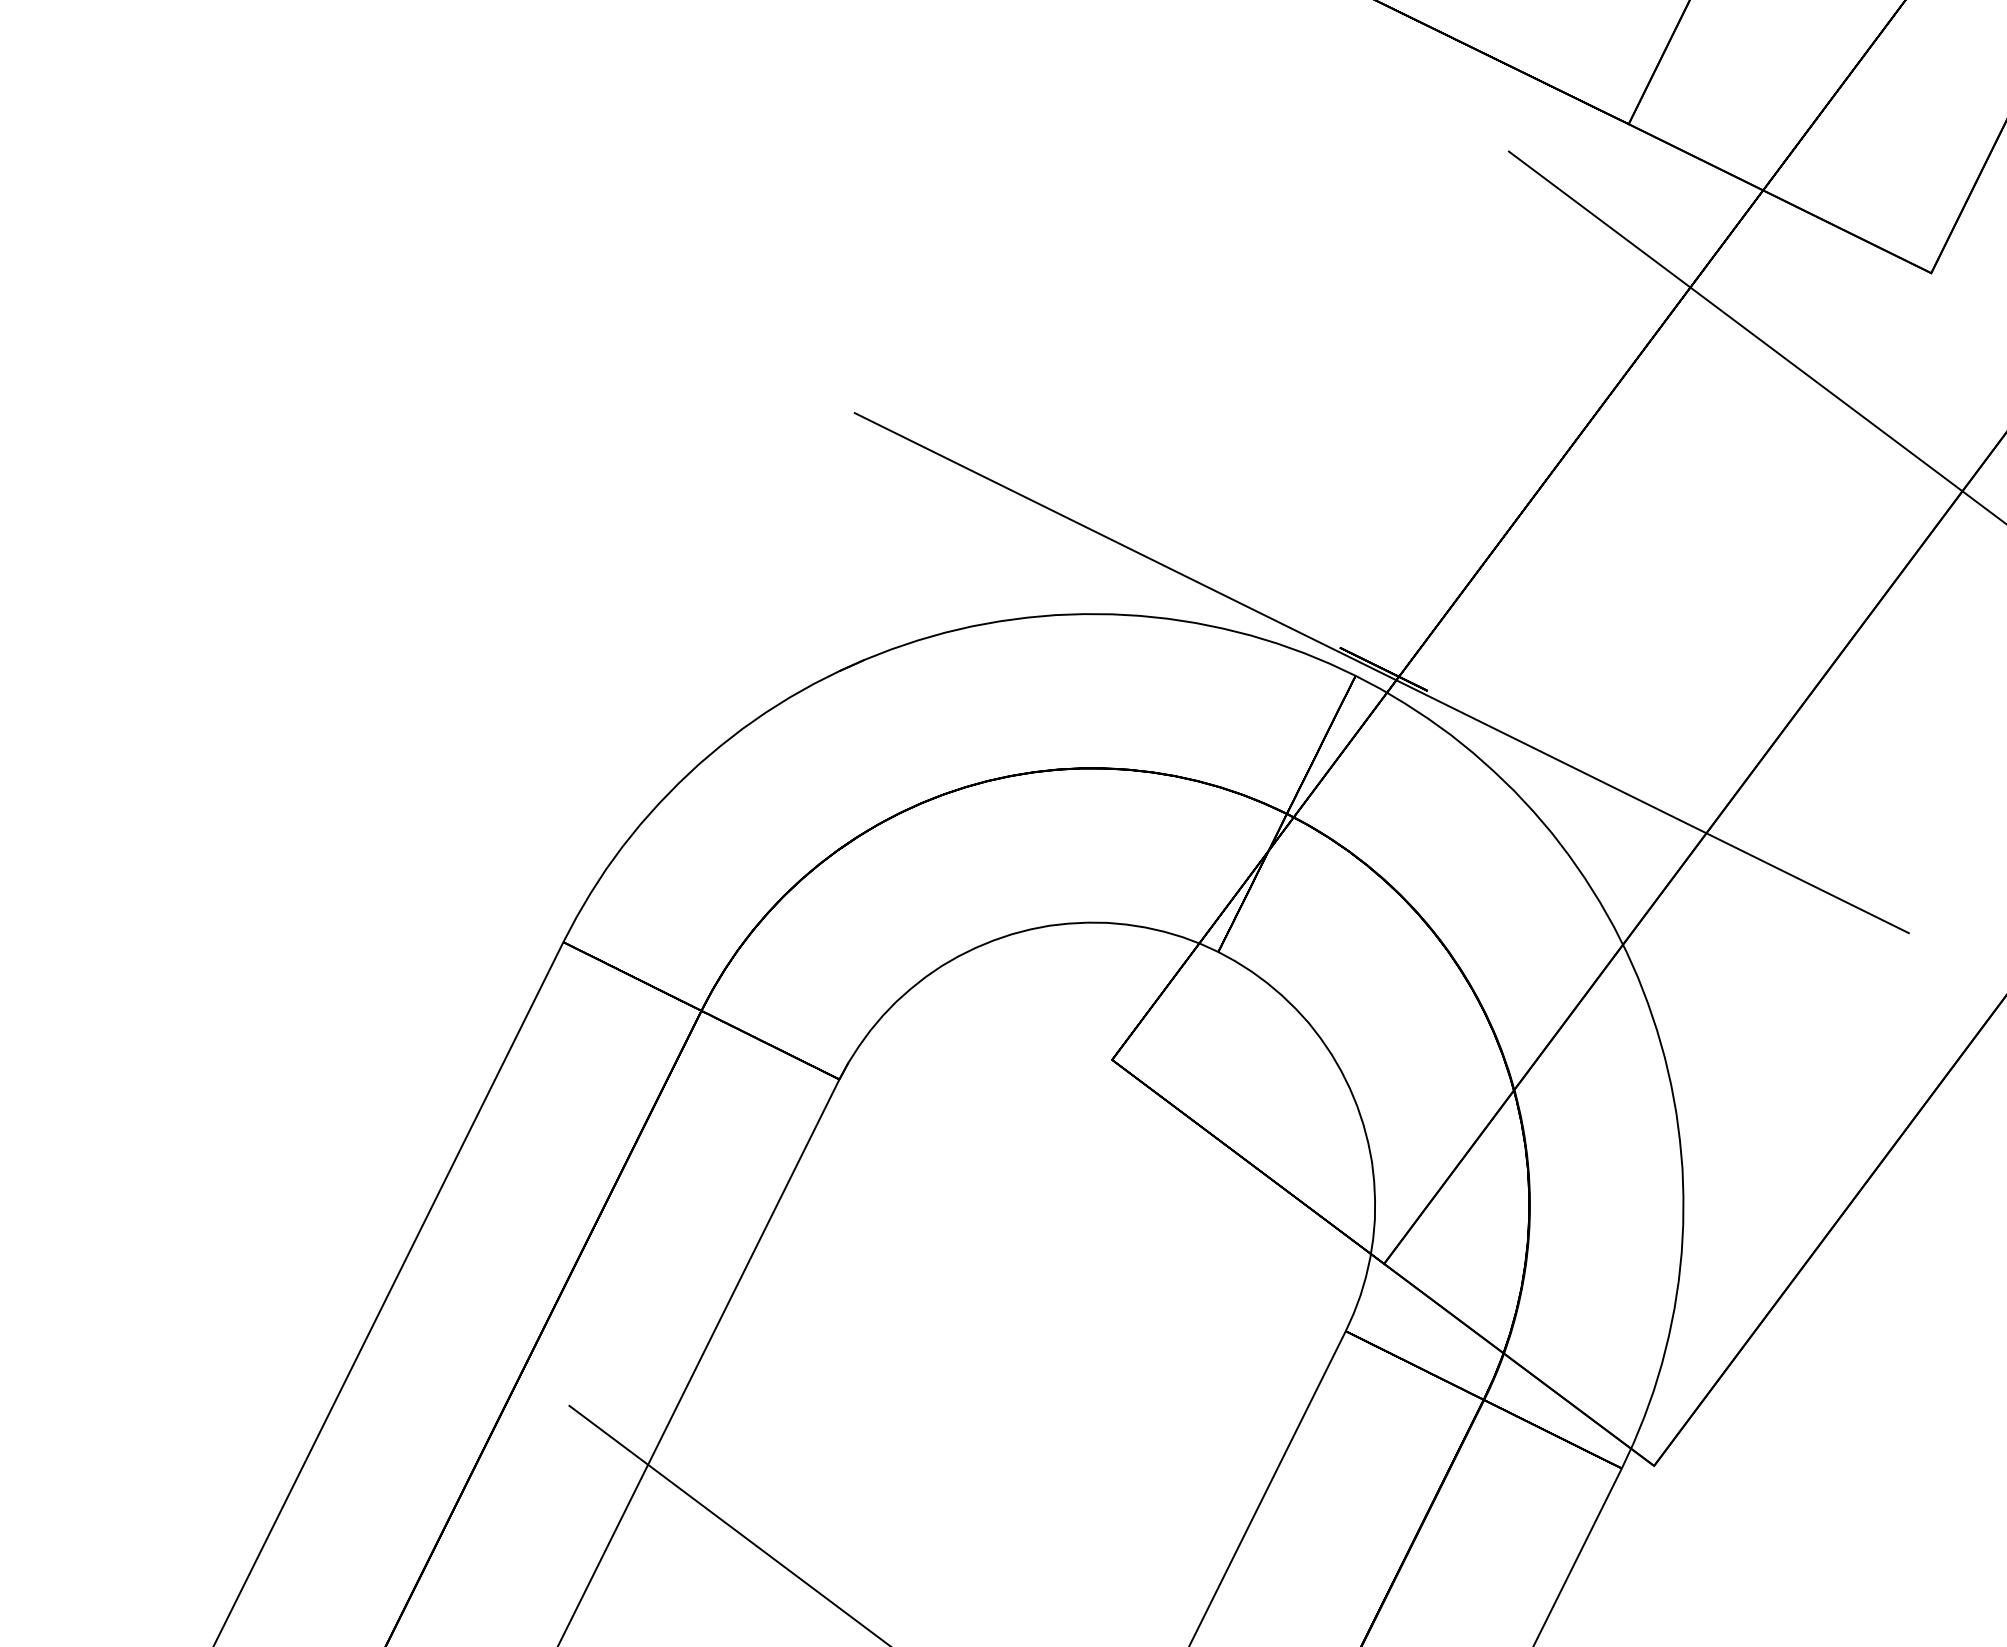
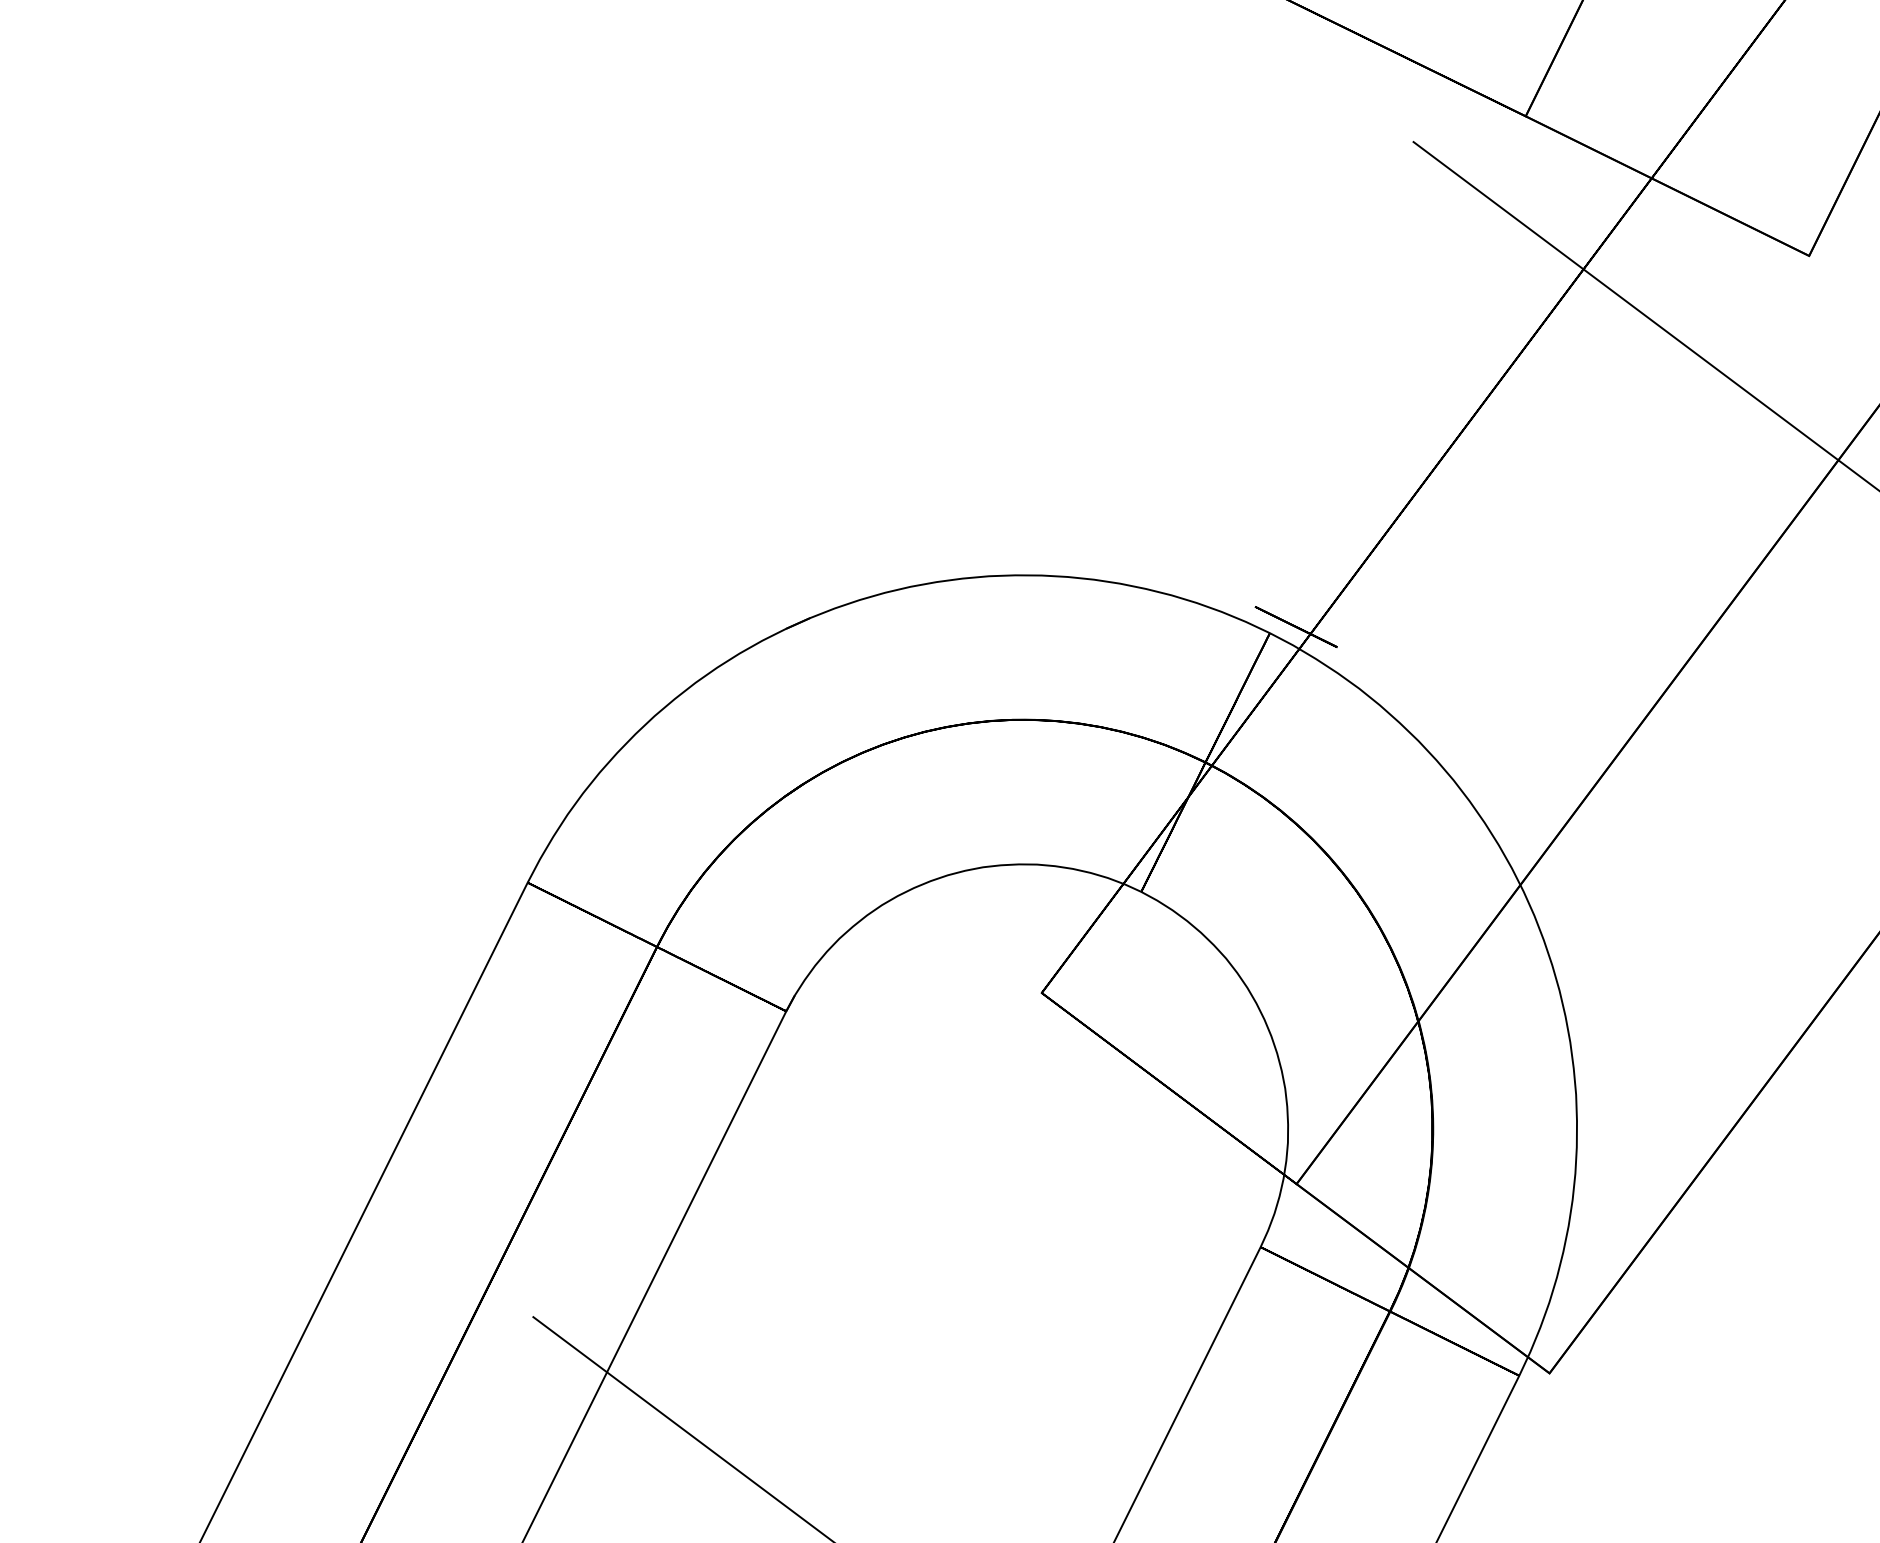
line: (1381, 672) -> (1294, 630), removed

